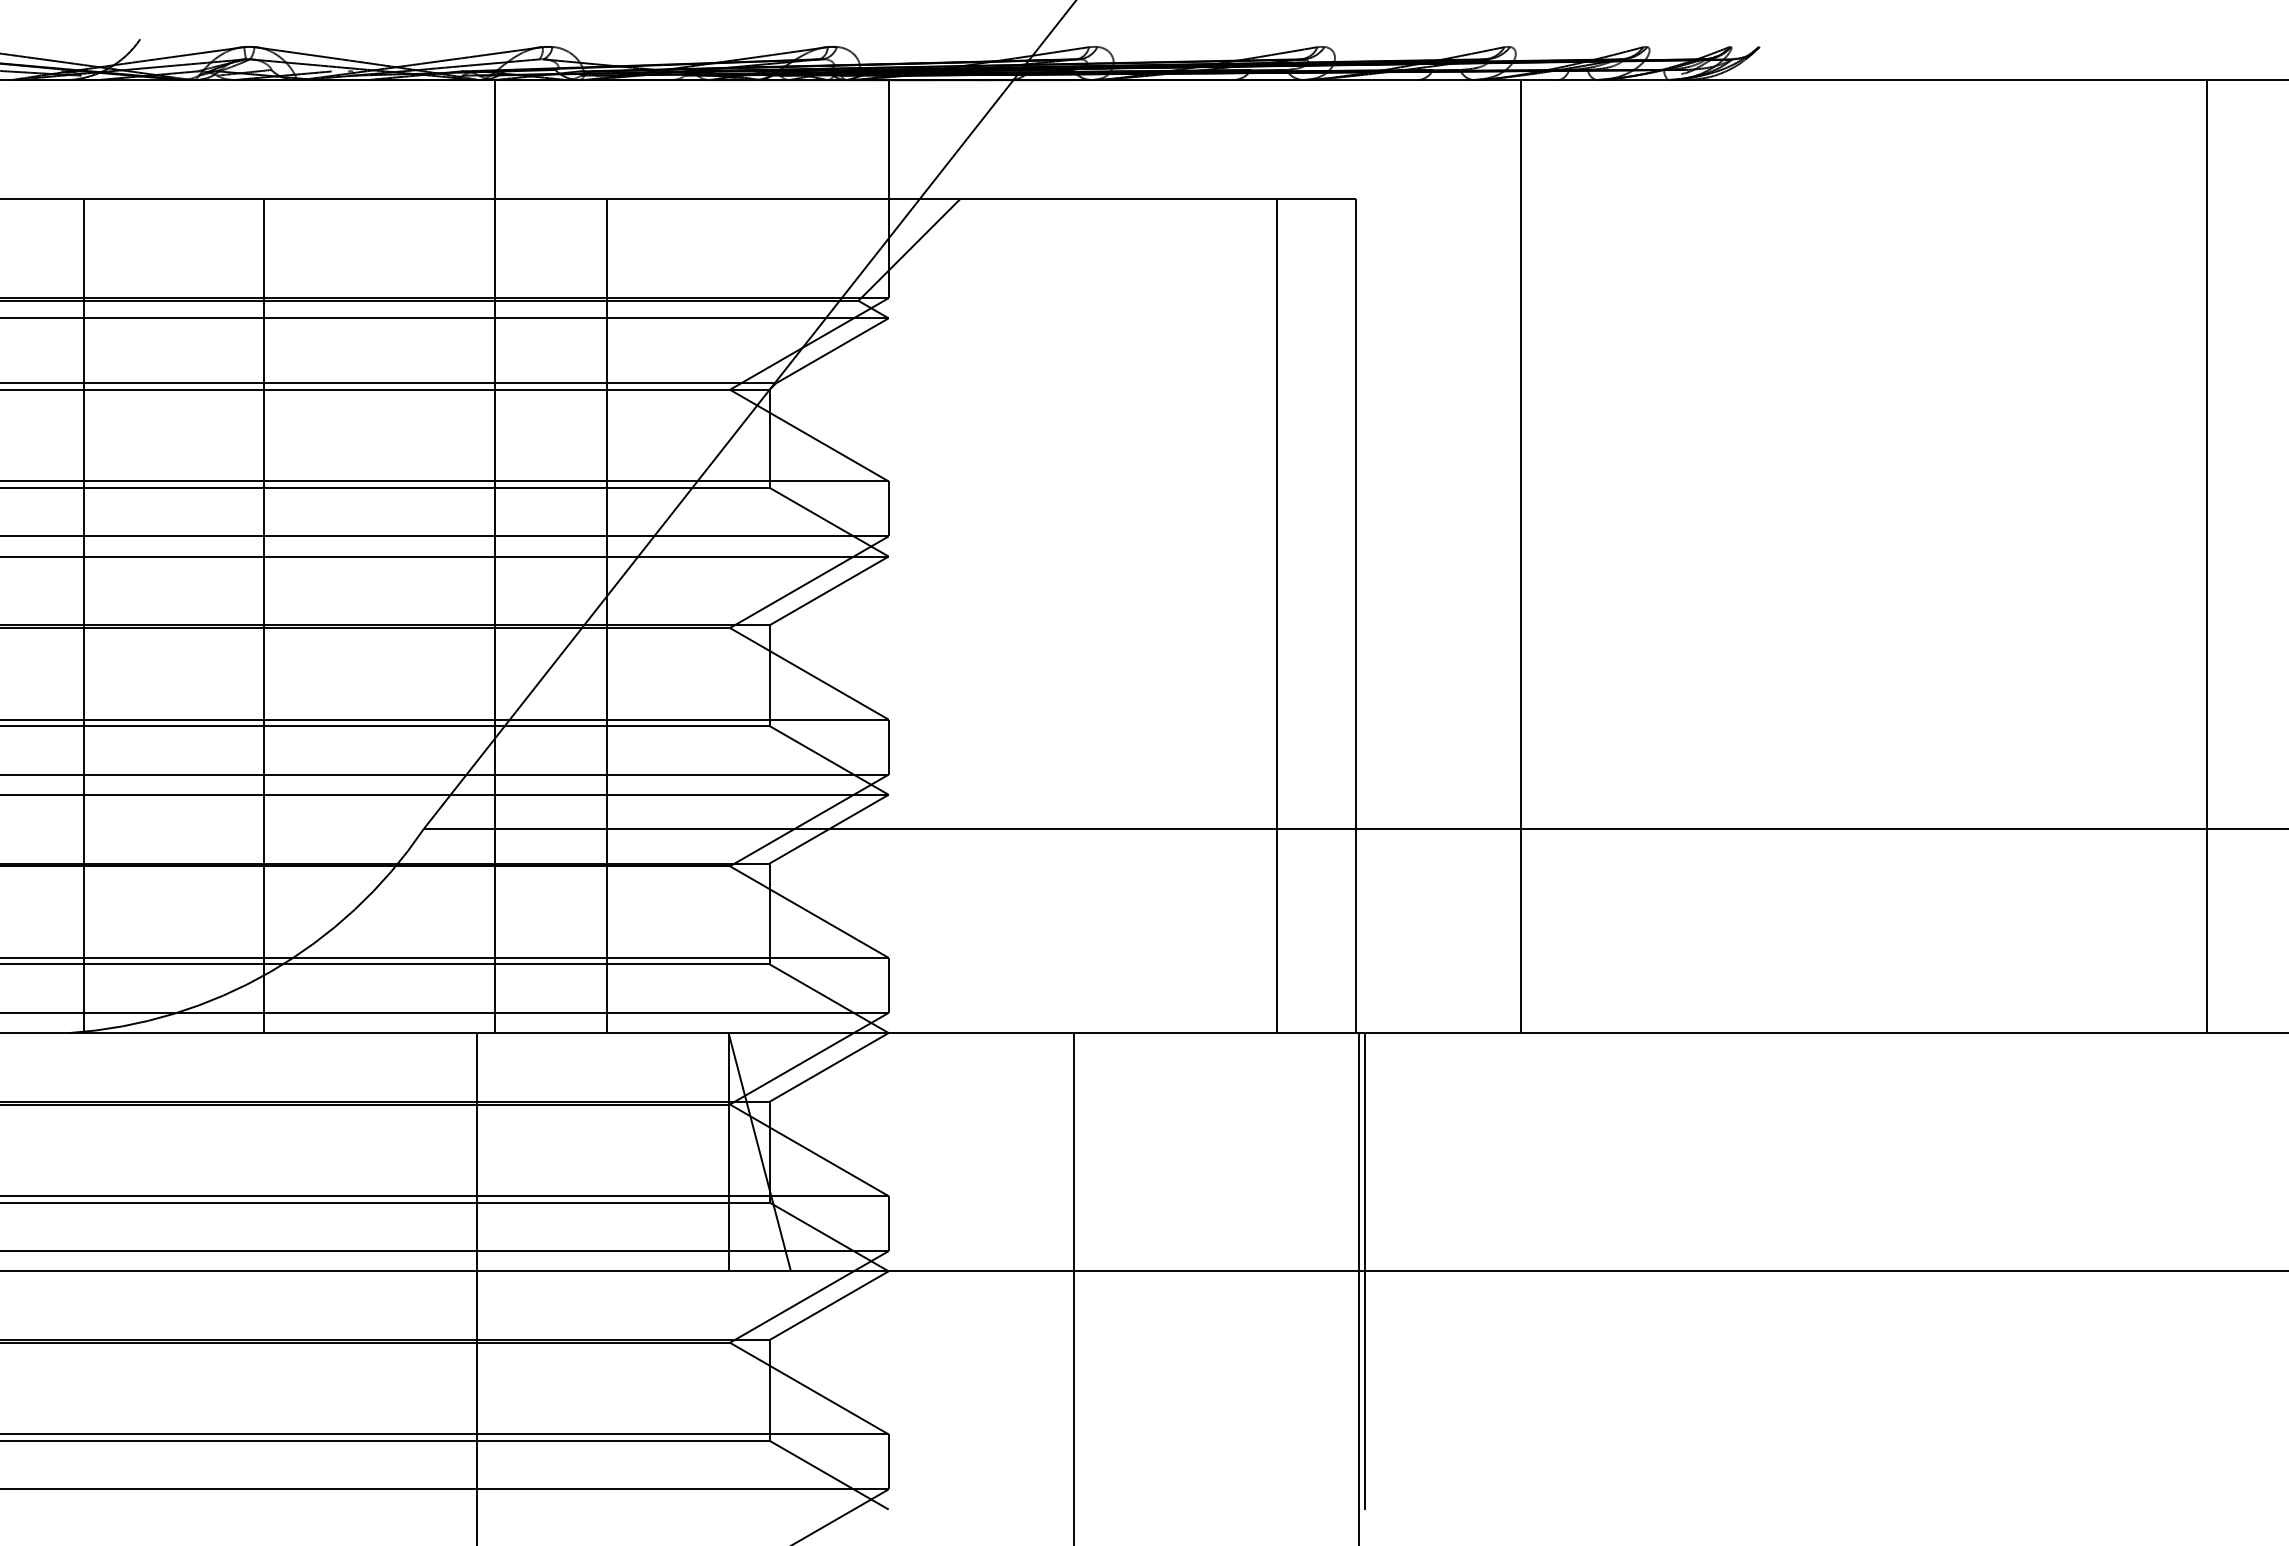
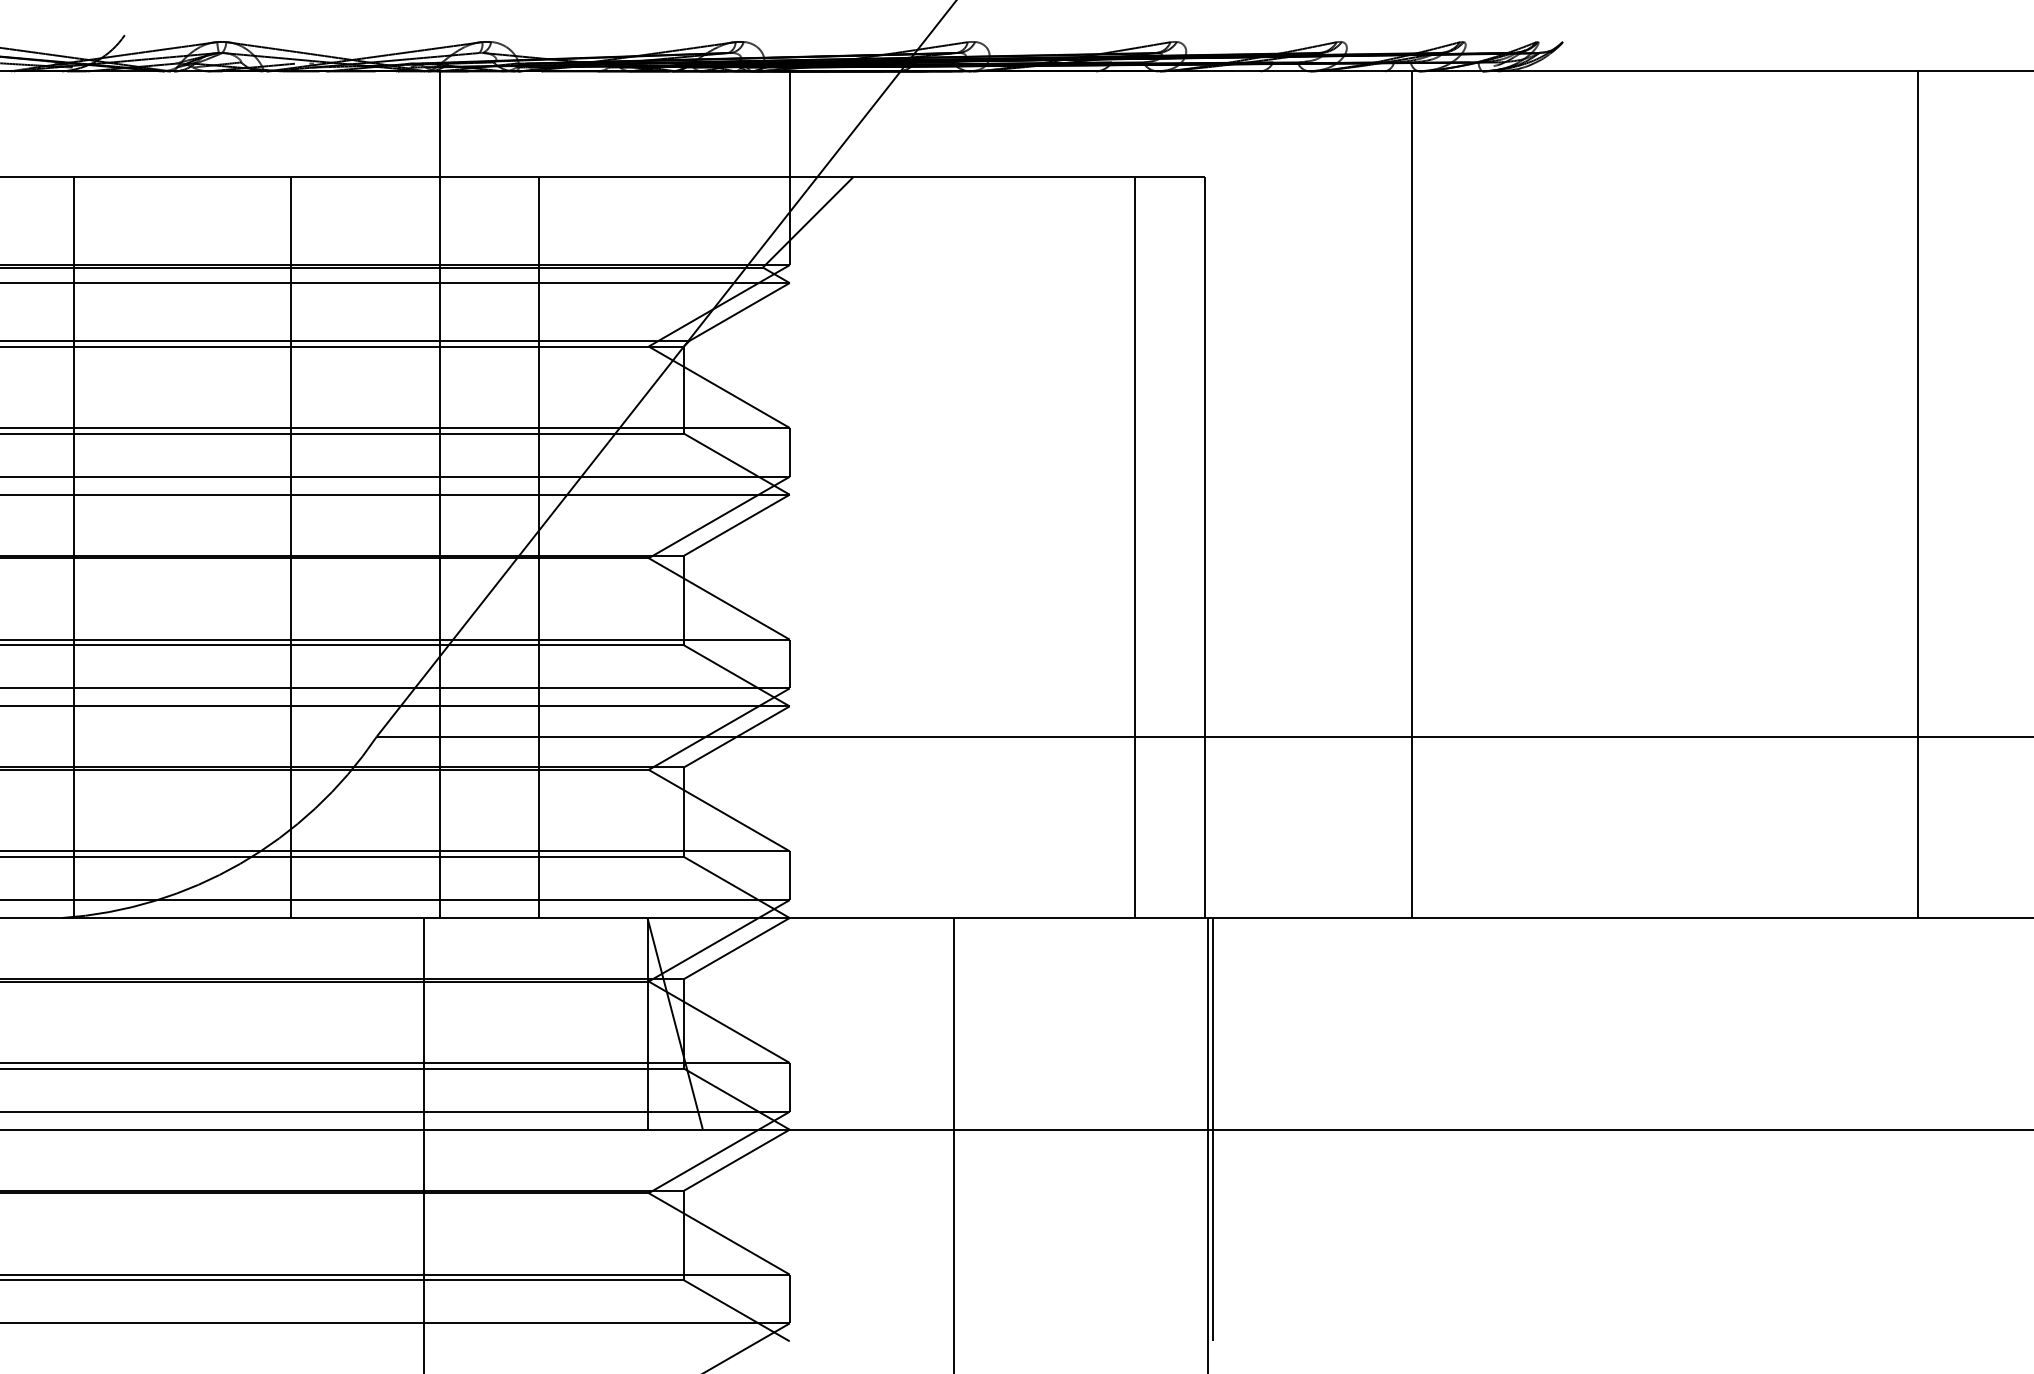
line: (1520, 556) -> (1411, 494), moved
line: (2206, 556) -> (1917, 494), moved
line: (264, 616) -> (291, 547), moved

